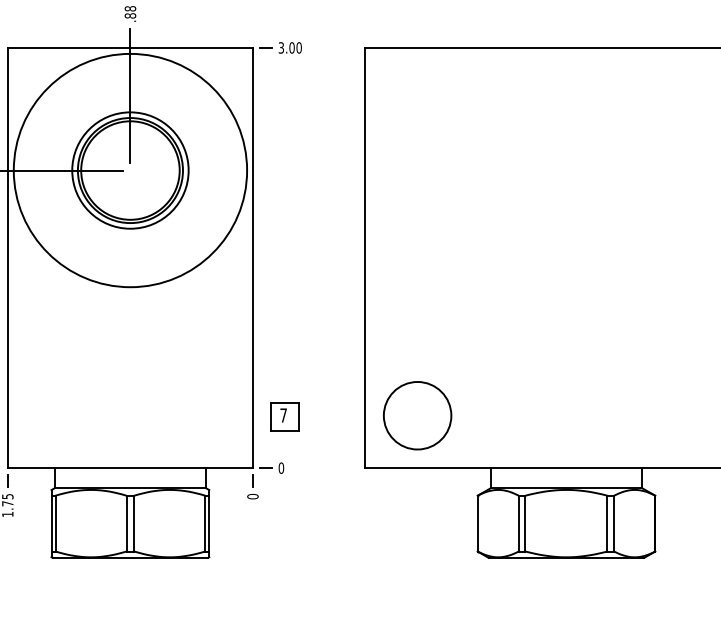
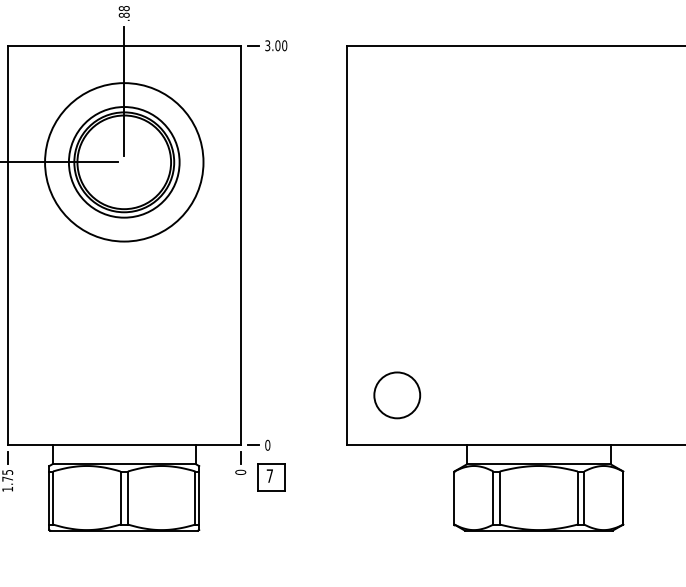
circle: (130, 170) -> (124, 162), size x0.71
circle: (417, 415) -> (397, 395), size x0.71
part: (284, 416) -> (270, 477), moved

